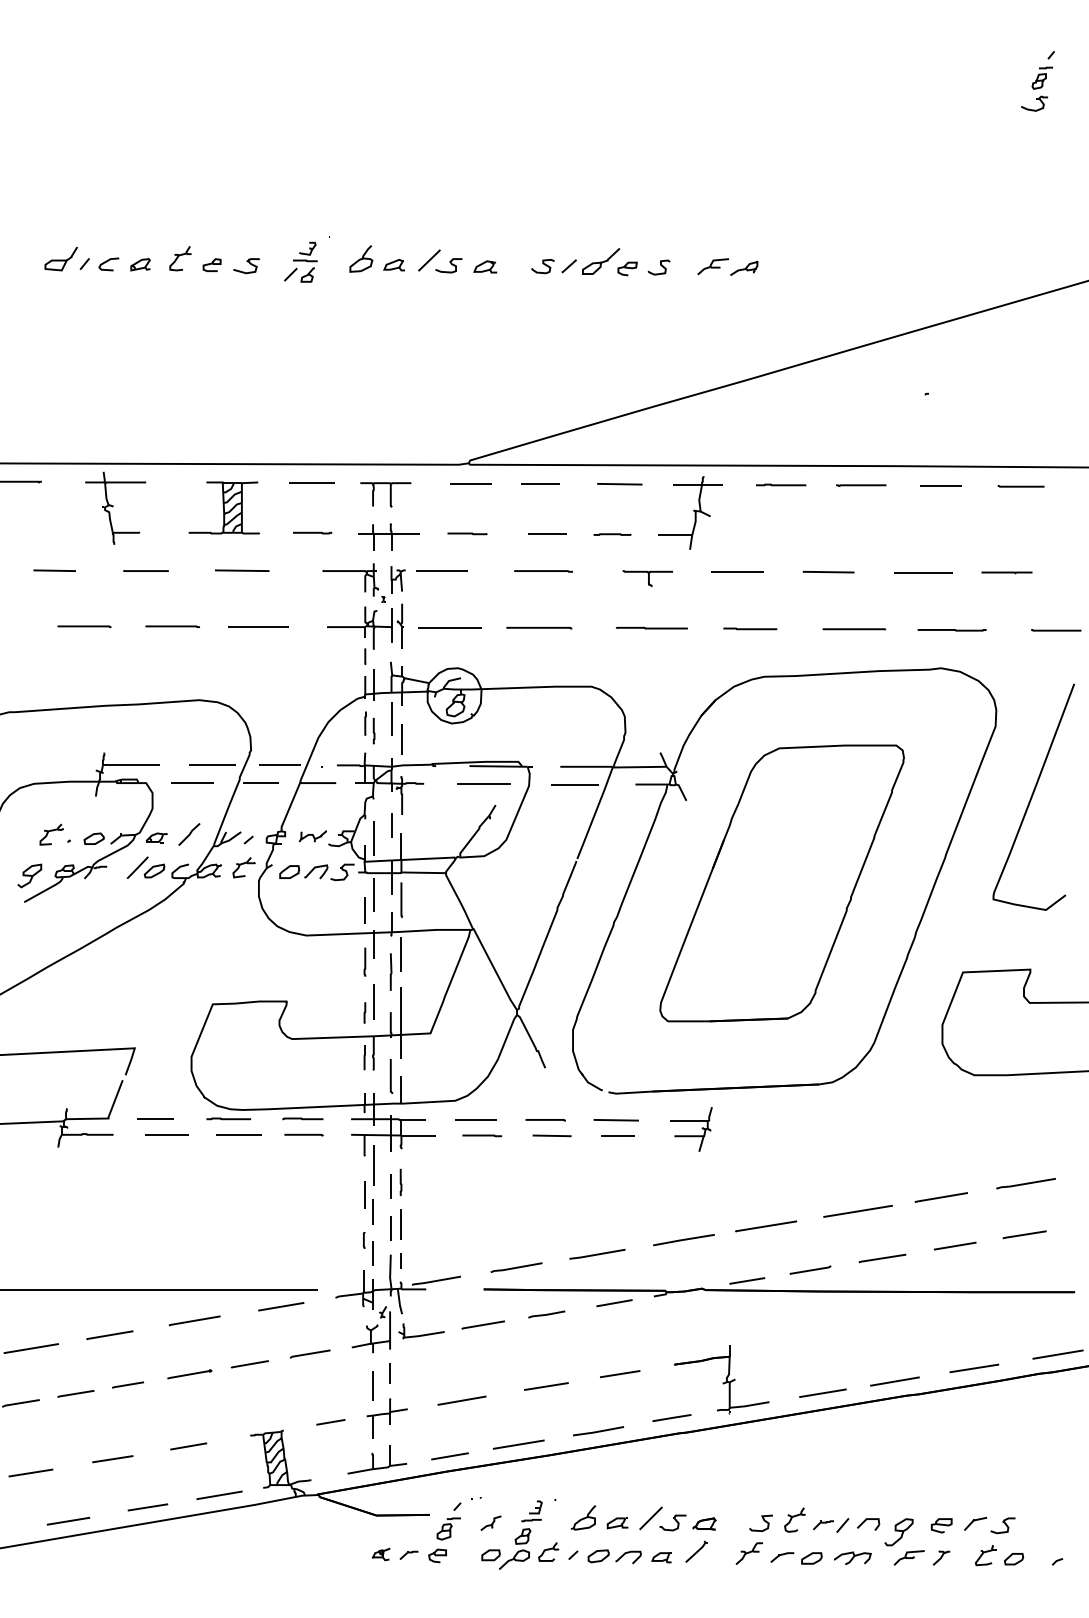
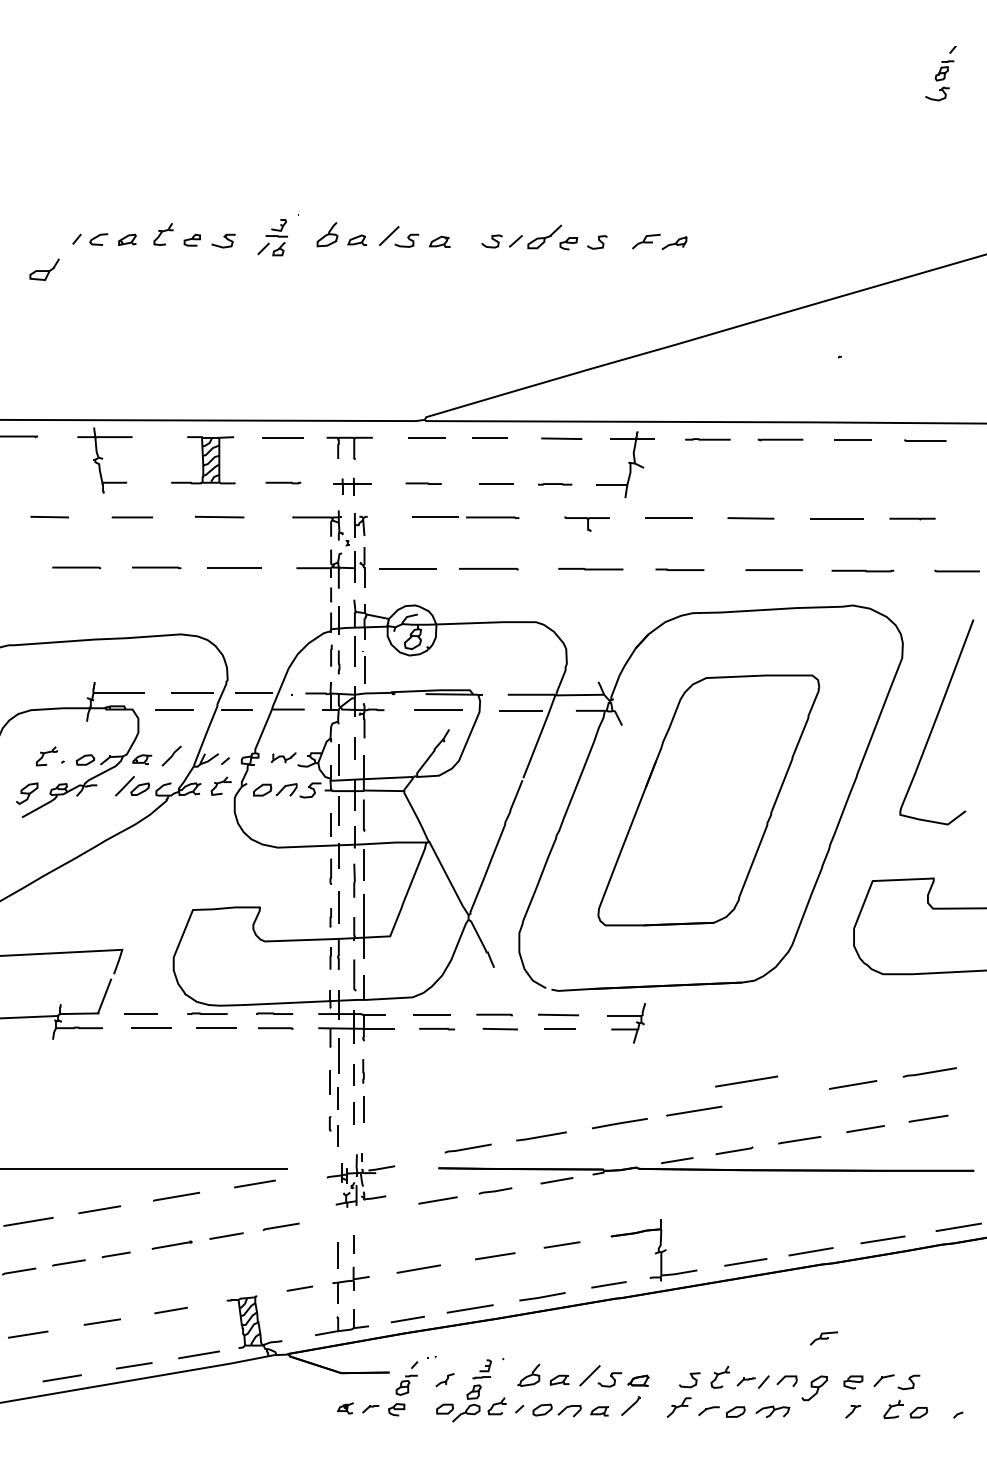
curve: (61, 259) -> (44, 270), moved
part: (388, 536) -> (352, 486), size x0.7
line: (441, 570) -> (435, 516), moved
line: (857, 1211) -> (746, 1081), moved
part: (397, 1302) -> (360, 1180), size x0.6
part: (908, 1557) -> (823, 1338), moved

